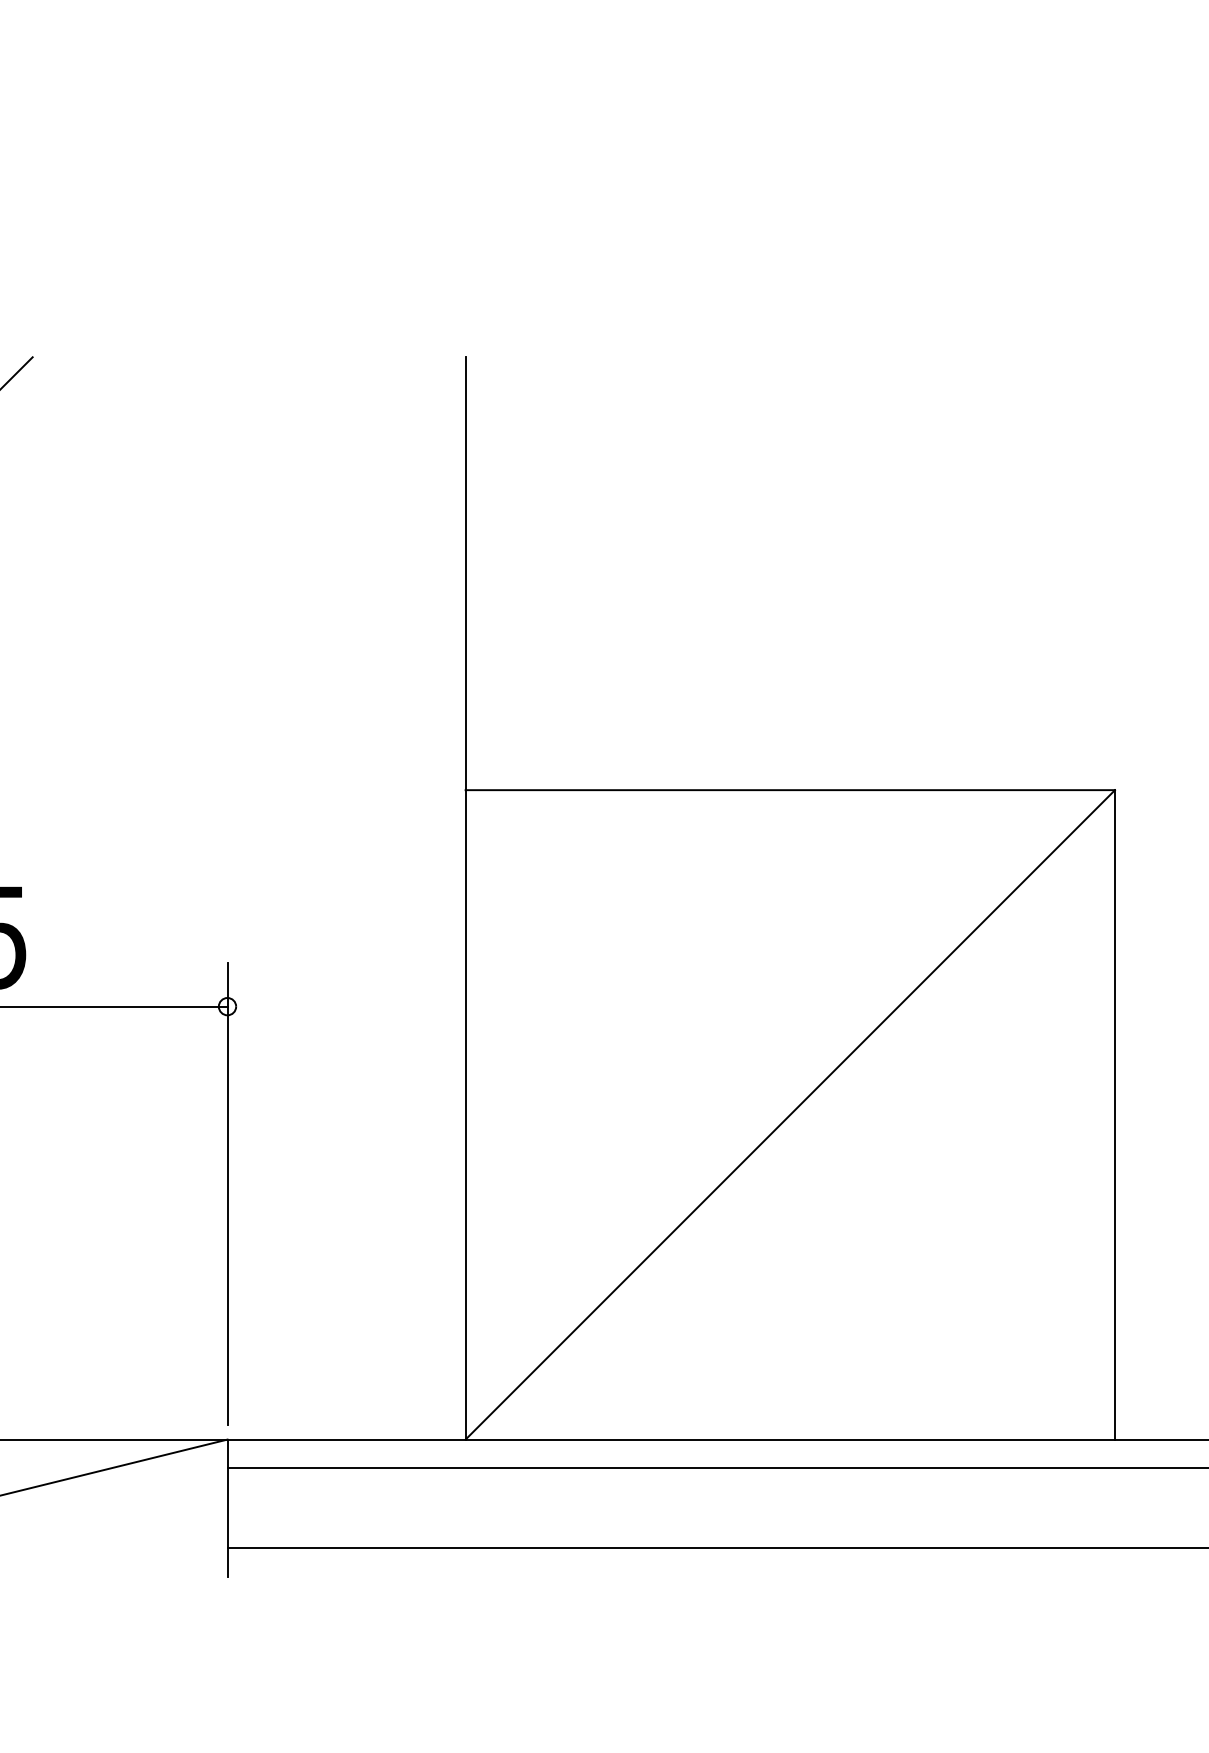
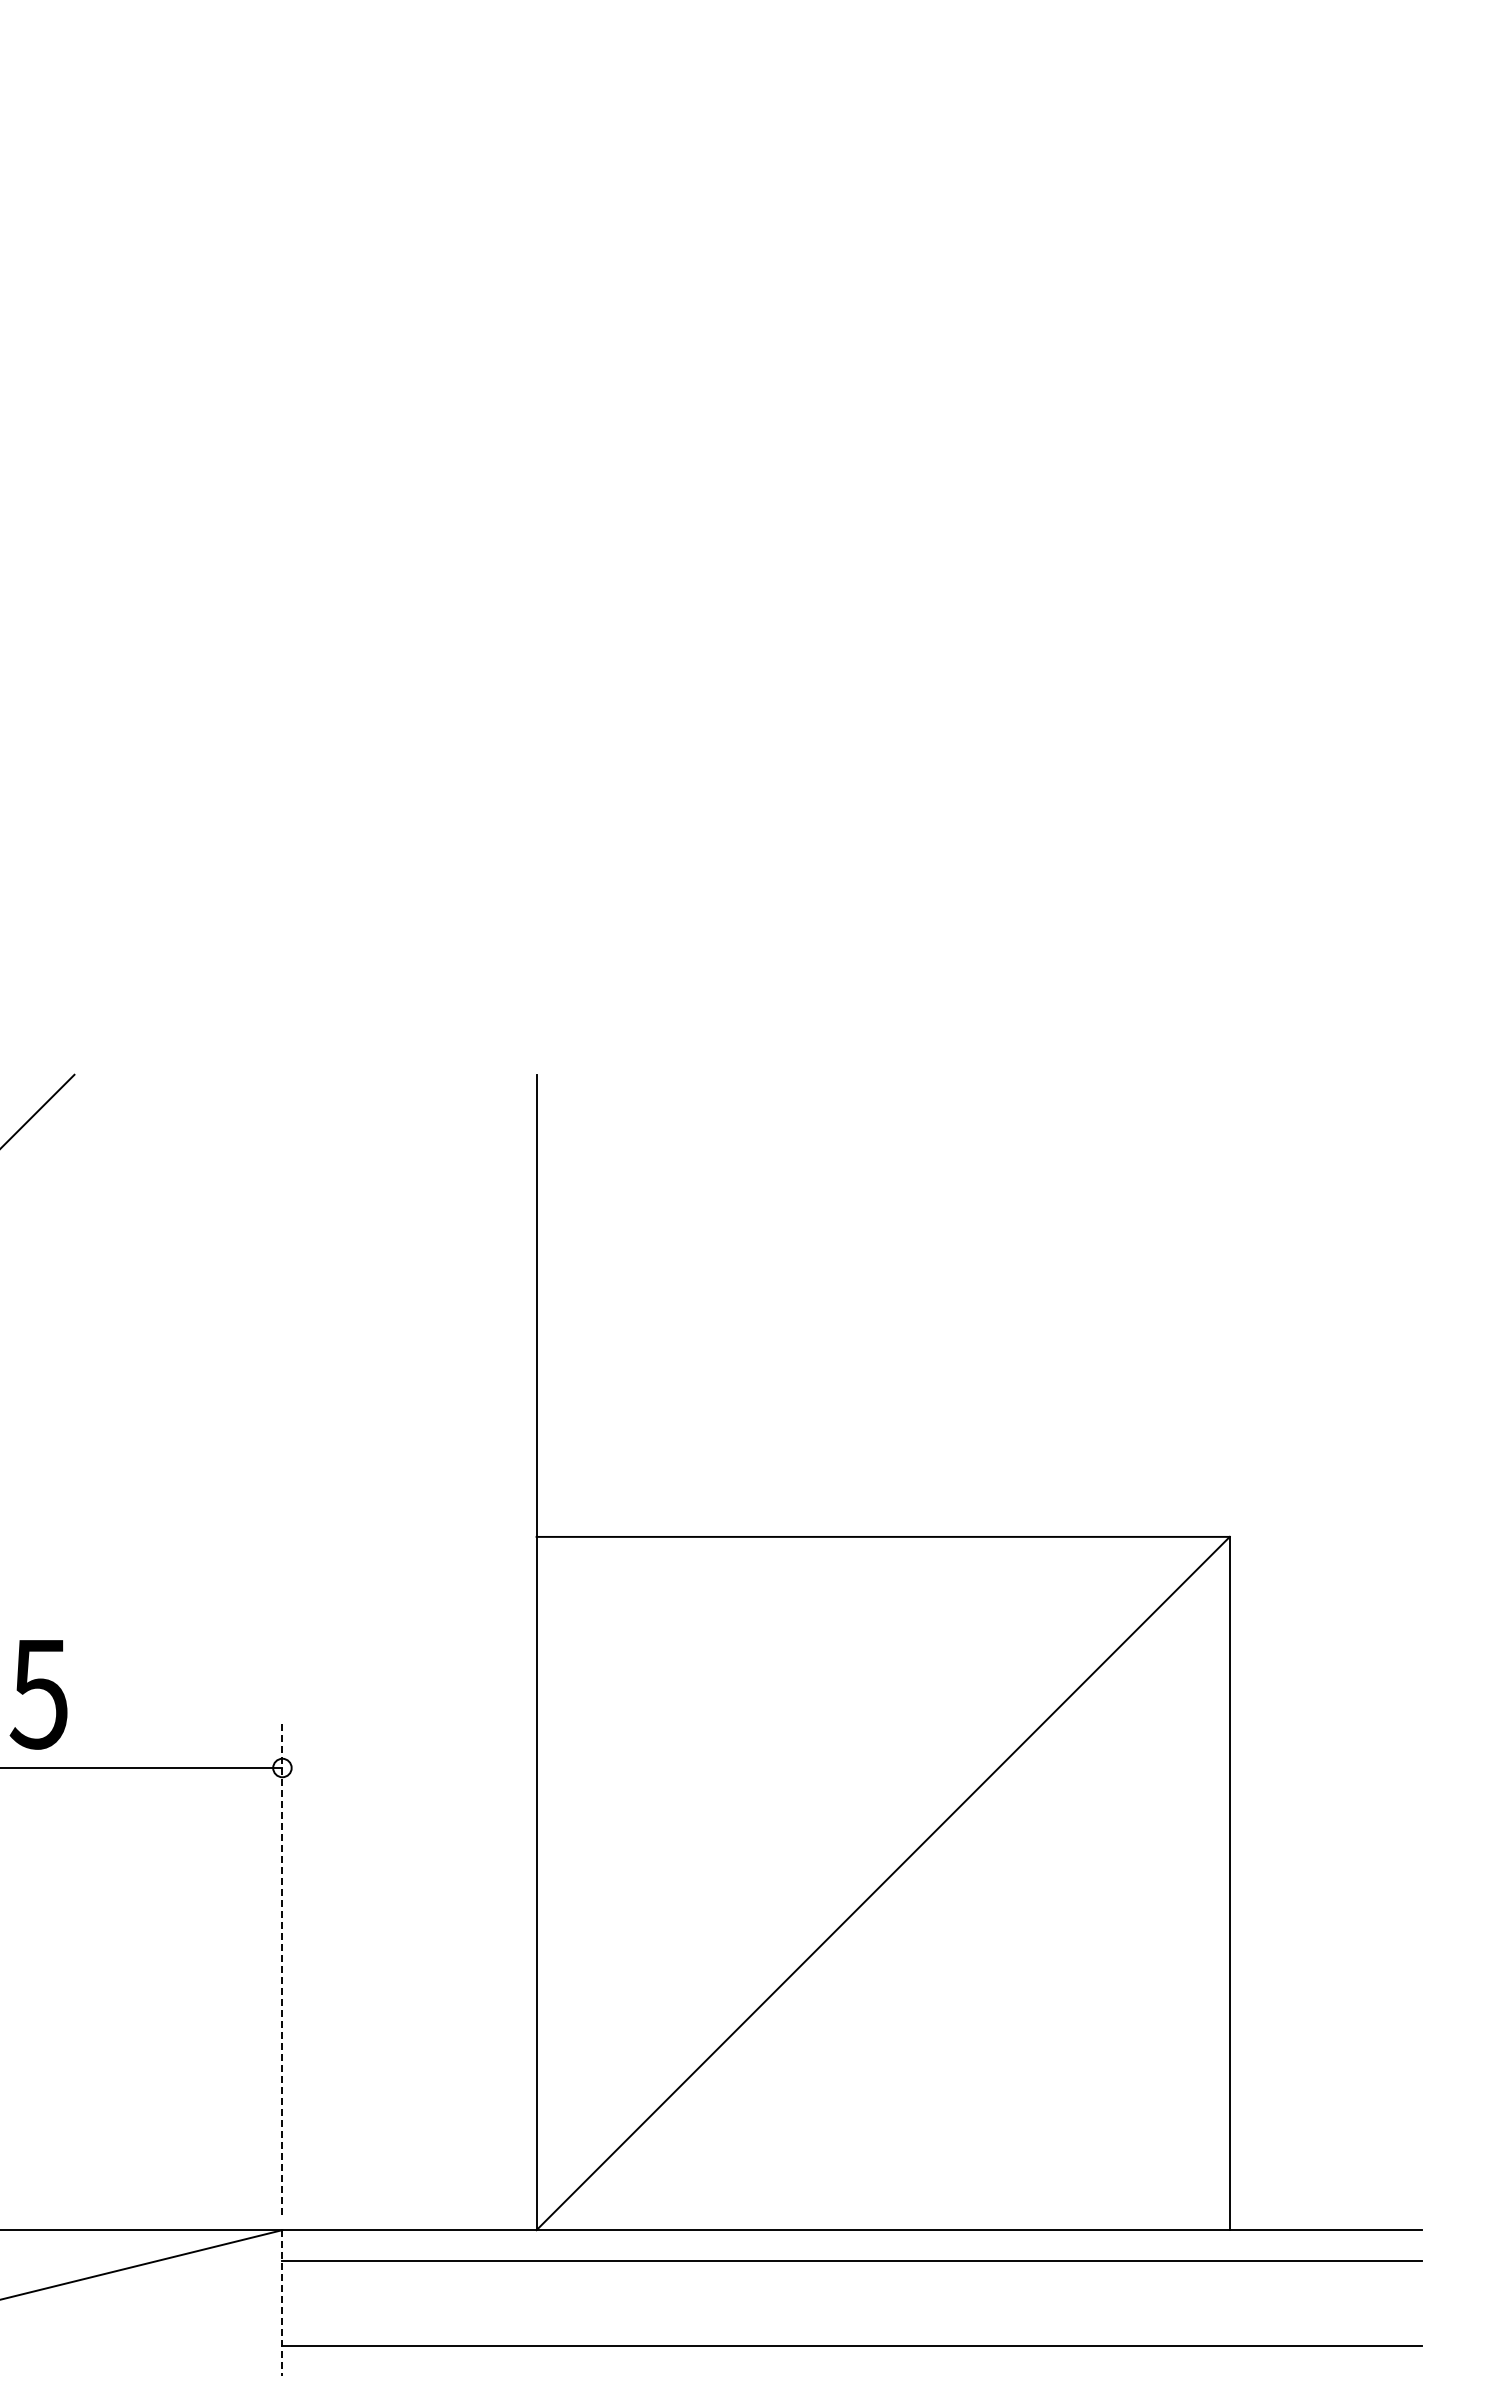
line: (227, 1193) -> (282, 1967), solid -> dashed
line: (227, 1508) -> (282, 2303), solid -> dashed

